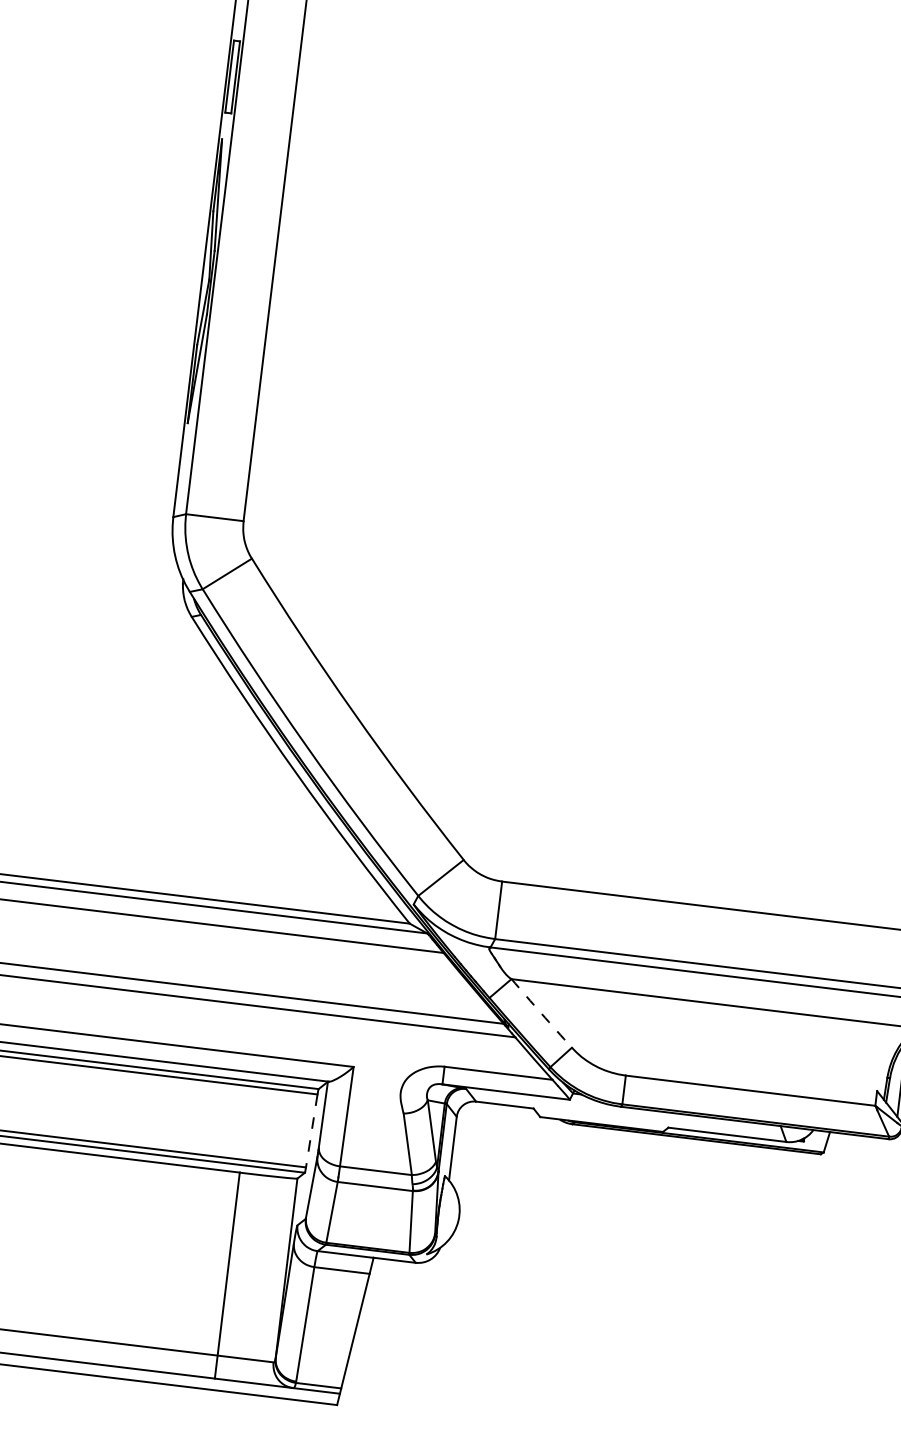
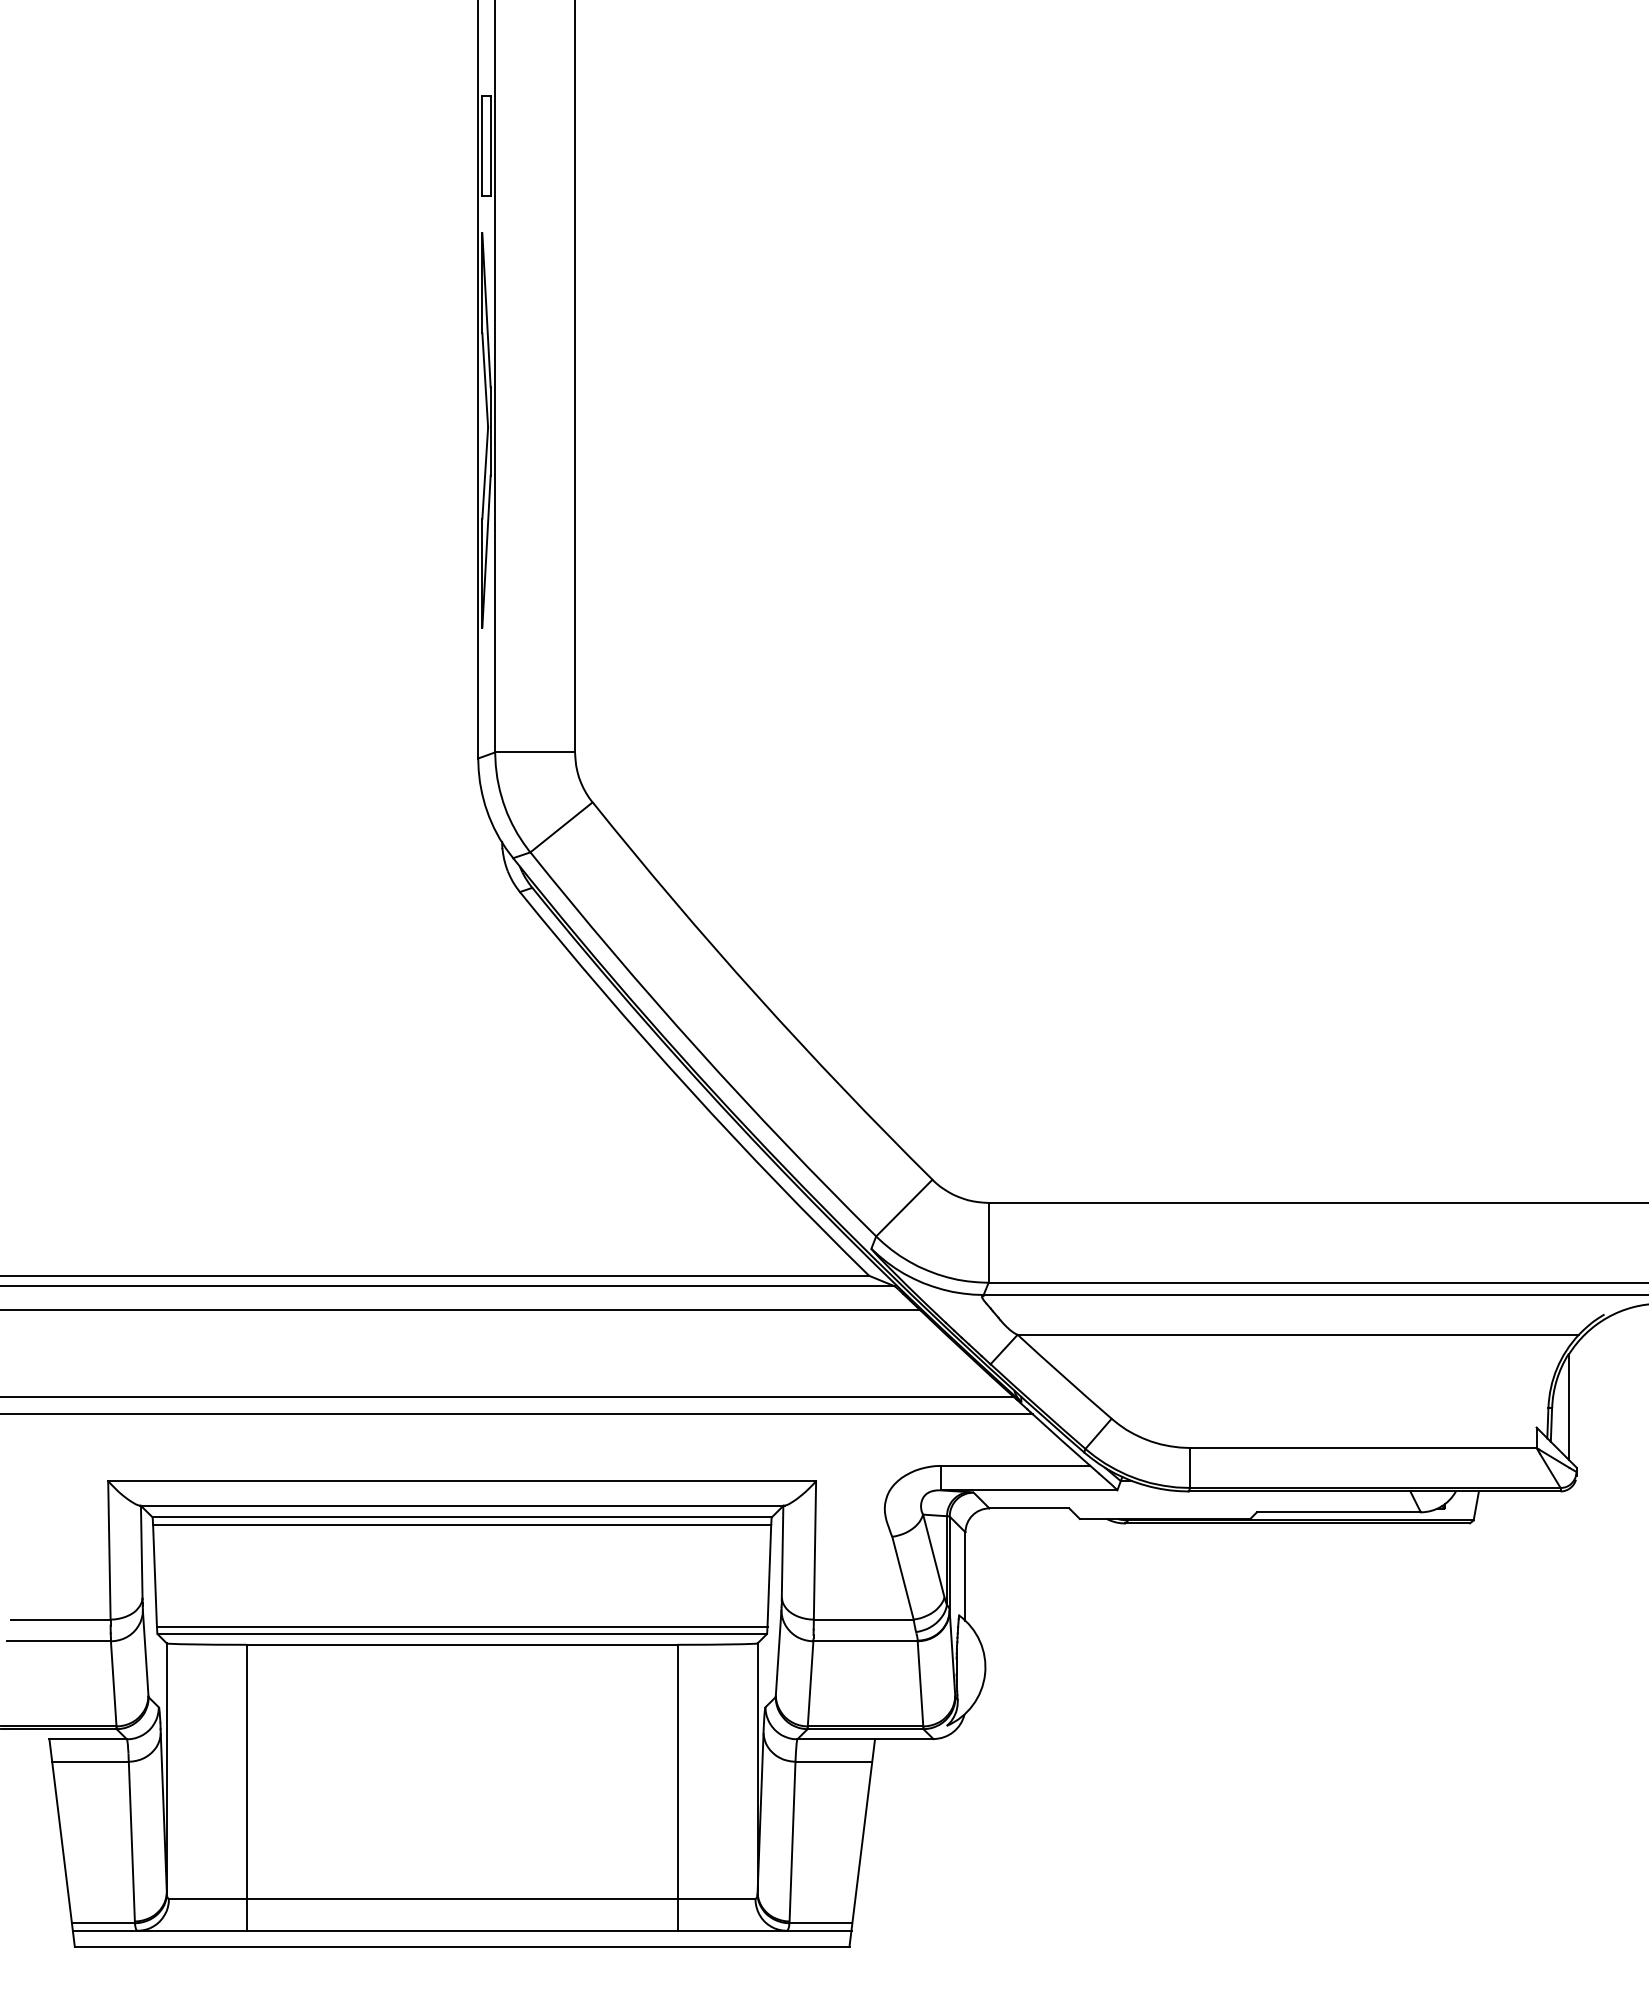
arc: (541, 1013) -> (1064, 1377), dashed -> solid
line: (311, 1130) -> (769, 1575), dashed -> solid

